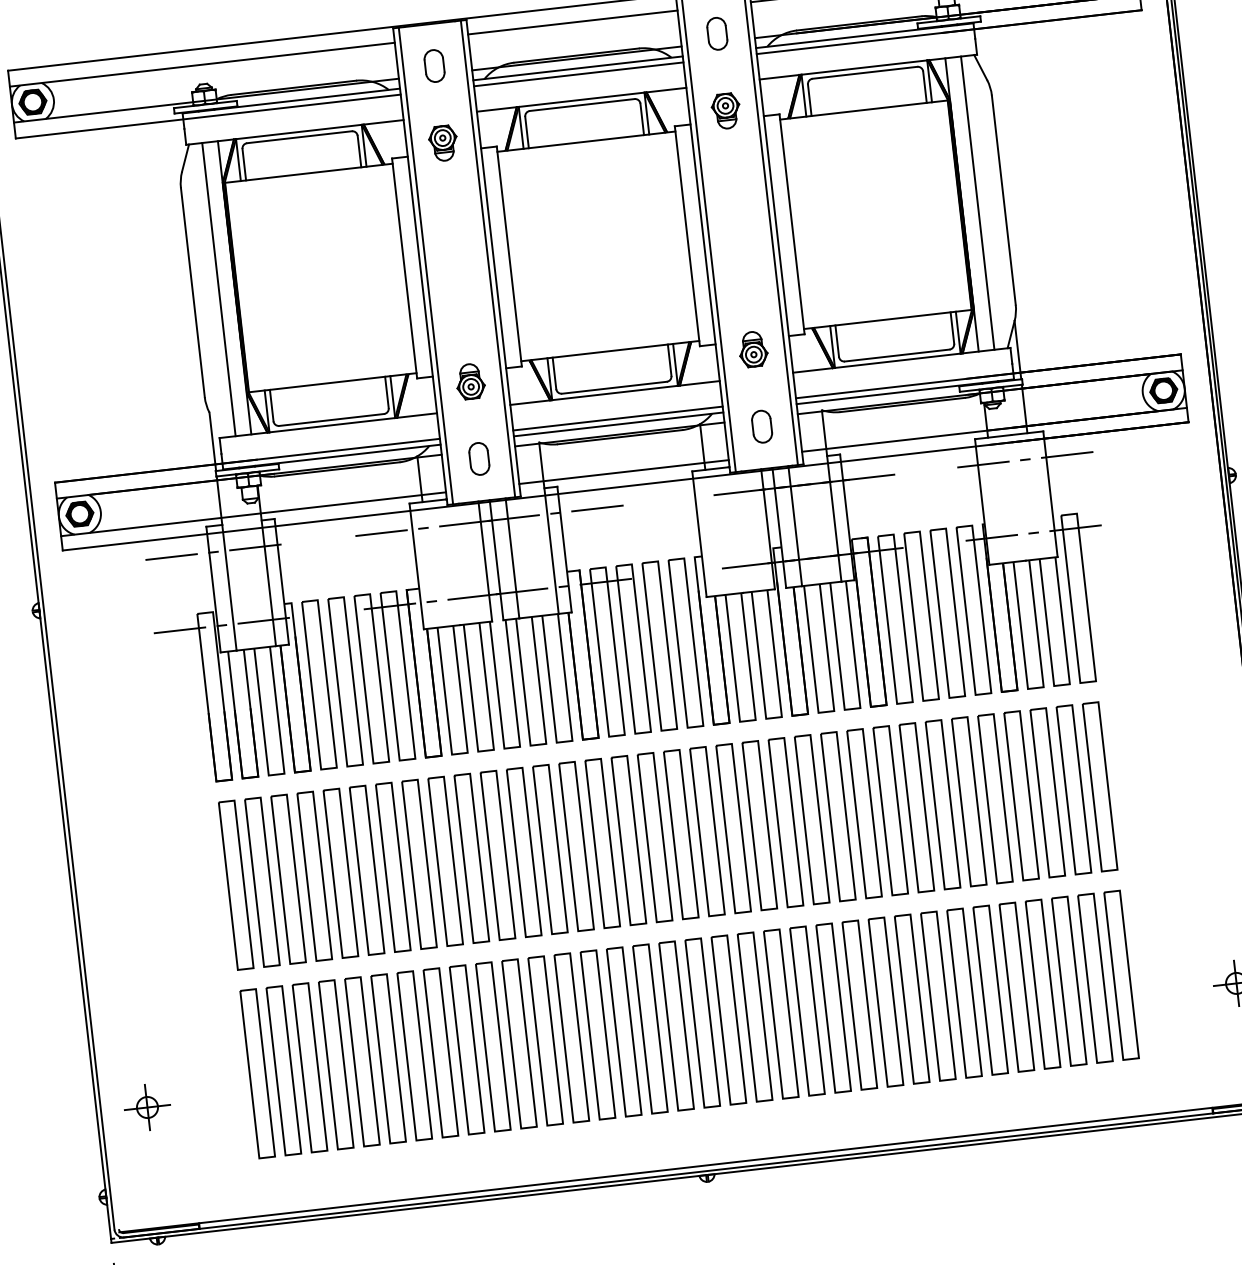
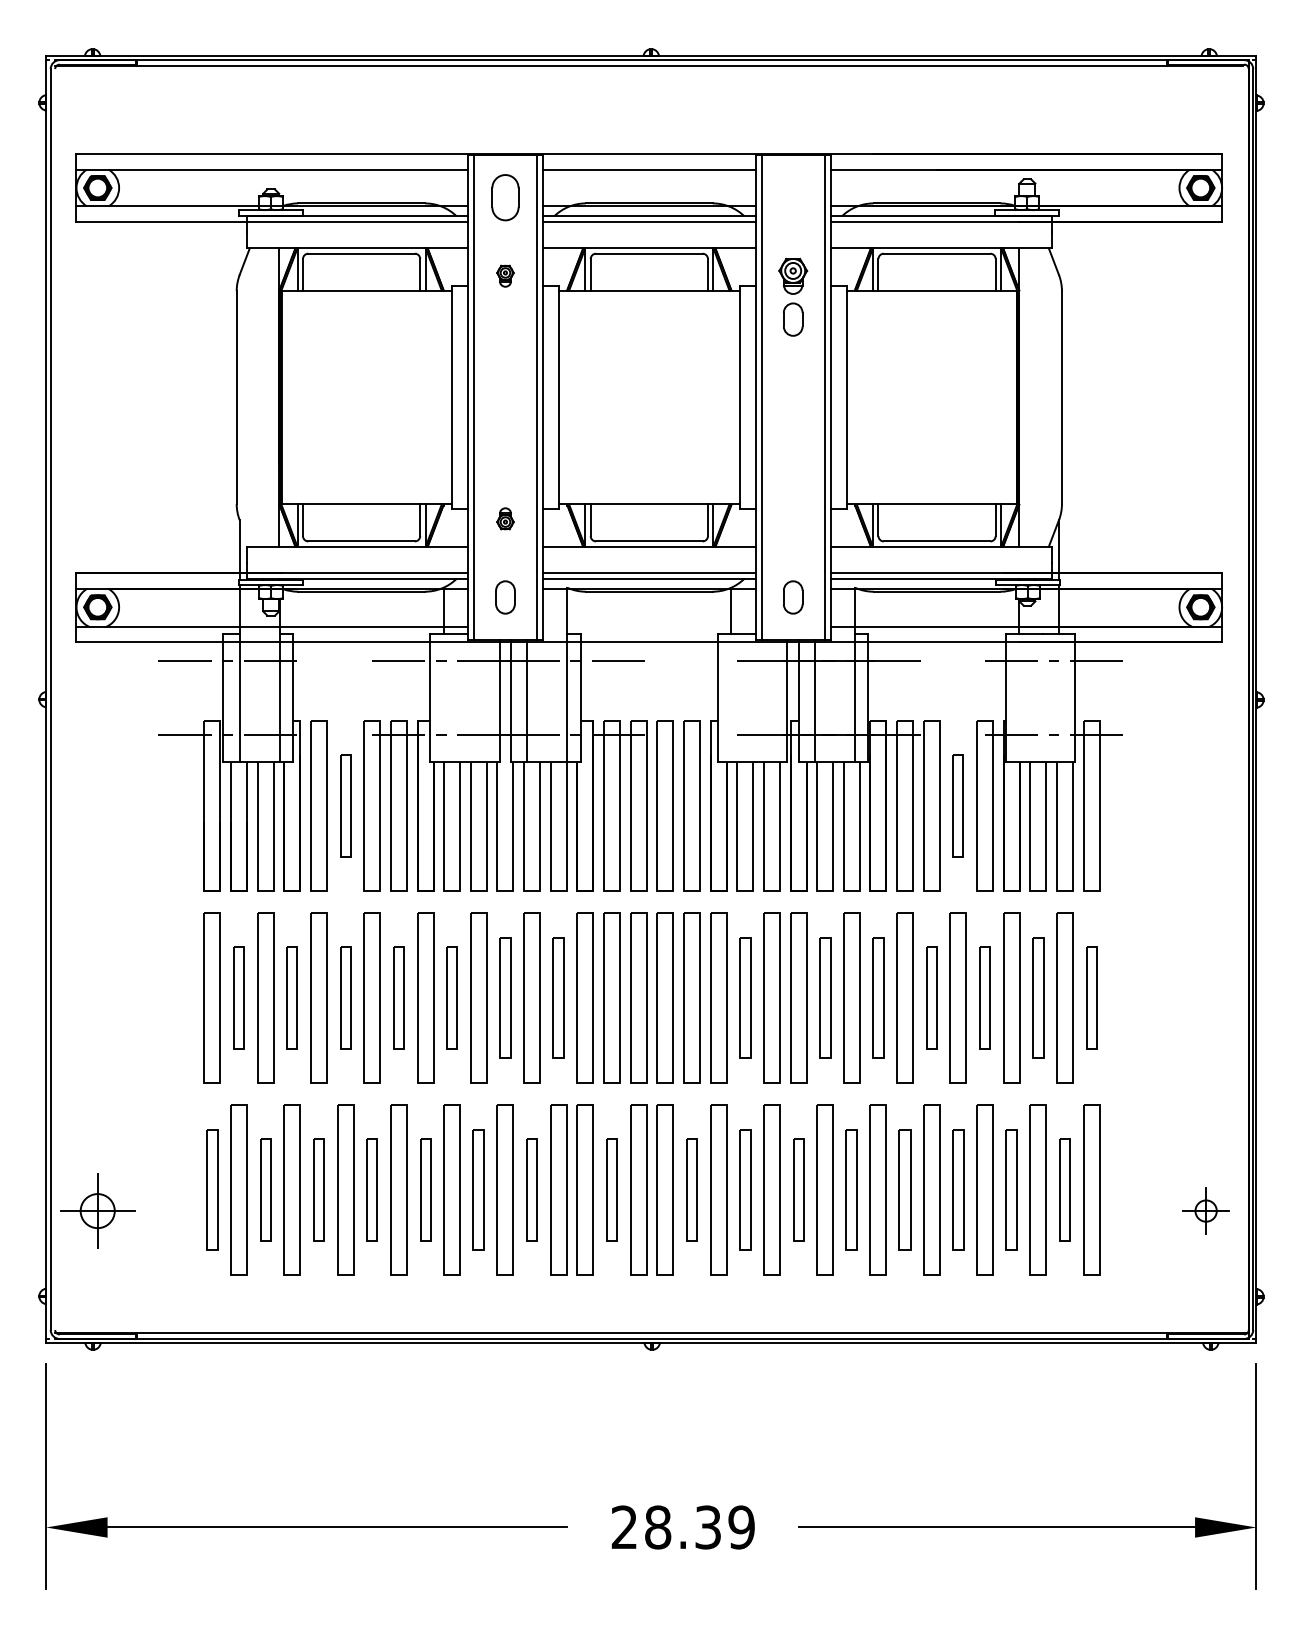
part: (717, 33) -> (793, 319), moved
part: (434, 65) -> (505, 197), size x1.4
part: (443, 142) -> (505, 275), size x0.6
line: (977, 203) -> (1035, 397), removed
line: (219, 289) -> (263, 397), removed
part: (753, 349) -> (793, 518), removed
part: (470, 381) -> (505, 518), size x0.6
line: (623, 472) -> (648, 627), removed
part: (946, 612) -> (957, 805), size x0.6
part: (345, 681) -> (345, 805), size x0.6
part: (1100, 786) -> (1091, 997), size x0.6
part: (1046, 792) -> (1037, 997), size x0.7
part: (994, 798) -> (984, 997), size x0.6
part: (942, 804) -> (931, 997), size x0.6
part: (889, 810) -> (877, 997), size x0.7
part: (837, 816) -> (824, 997), size x0.7
part: (759, 825) -> (744, 997), size x0.7
part: (576, 846) -> (558, 997), size x0.7
part: (523, 852) -> (504, 997), size x0.7
part: (471, 858) -> (451, 997), size x0.6
part: (419, 863) -> (398, 997), size x0.6
part: (366, 869) -> (345, 997), size x0.6
part: (313, 875) -> (291, 997), size x0.6
part: (261, 881) -> (238, 997), size x0.6
part: (1094, 978) -> (1064, 1189), size x0.6
part: (1042, 984) -> (1011, 1189), size x0.7
part: (989, 990) -> (957, 1189), size x0.7
part: (937, 996) -> (904, 1189), size x0.7
part: (885, 1001) -> (851, 1189), size x0.7
part: (833, 1007) -> (798, 1189), size x0.6
part: (780, 1013) -> (744, 1189), size x0.7
part: (728, 1019) -> (691, 1189), size x0.6
part: (649, 1028) -> (611, 1189), size x0.6
part: (571, 1037) -> (531, 1189), size x0.6
part: (519, 1043) -> (478, 1189), size x0.7
part: (467, 1049) -> (425, 1189), size x0.6
part: (413, 1055) -> (371, 1189), size x0.6
part: (361, 1061) -> (318, 1189), size x0.6
part: (309, 1067) -> (265, 1189), size x0.6
part: (256, 1073) -> (211, 1189), size x0.7
part: (147, 1106) -> (97, 1210), size x1.6

